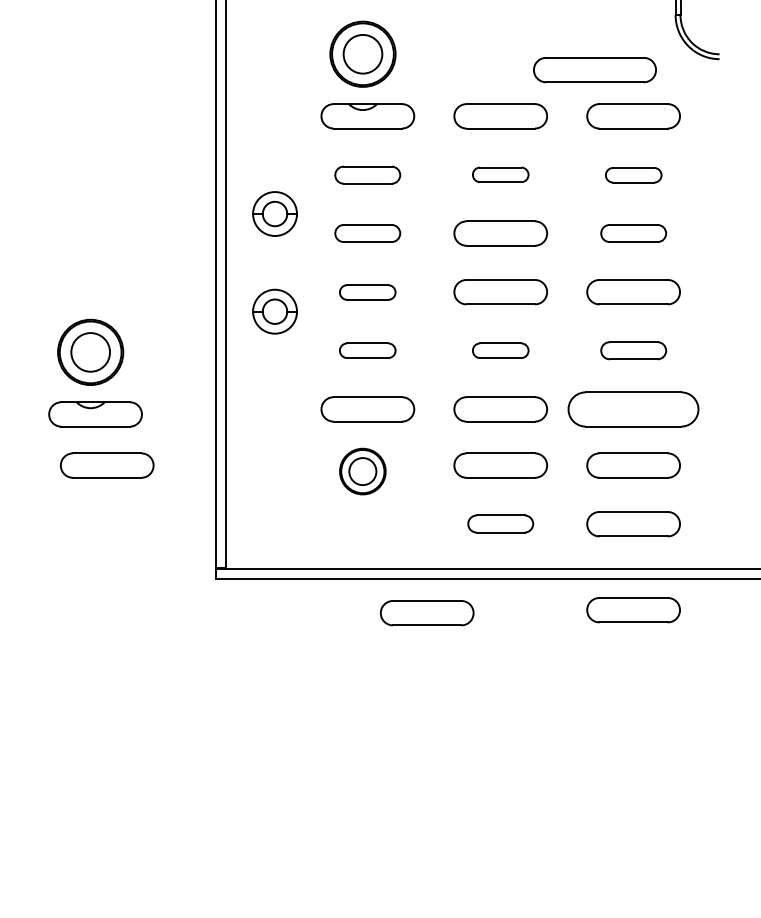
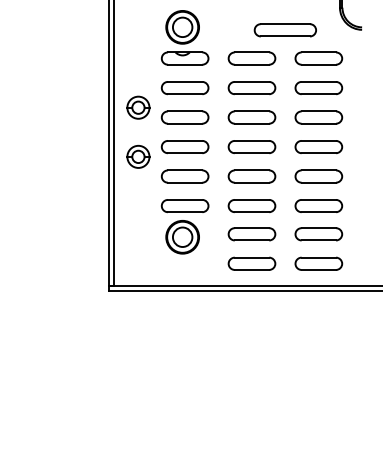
part: (593, 70) -> (284, 30), moved
part: (499, 173) -> (251, 87), size x1.67
part: (366, 175) -> (184, 88), size x1.43
part: (632, 175) -> (318, 88), size x1.67
part: (366, 233) -> (184, 117), size x1.43
part: (632, 233) -> (318, 117), size x1.43
part: (366, 293) -> (184, 147), size x1.67
part: (366, 350) -> (184, 176), size x1.67
part: (499, 350) -> (251, 176), size x1.67
part: (632, 350) -> (318, 176), size x1.43
part: (94, 372) -> (47, 187), removed
part: (632, 408) -> (318, 205), size x0.71
part: (106, 465) -> (53, 234), removed
part: (362, 471) -> (182, 237), size x1.43
part: (499, 523) -> (251, 263), size x1.43
part: (632, 611) -> (318, 307), removed
part: (426, 613) -> (214, 308), removed

